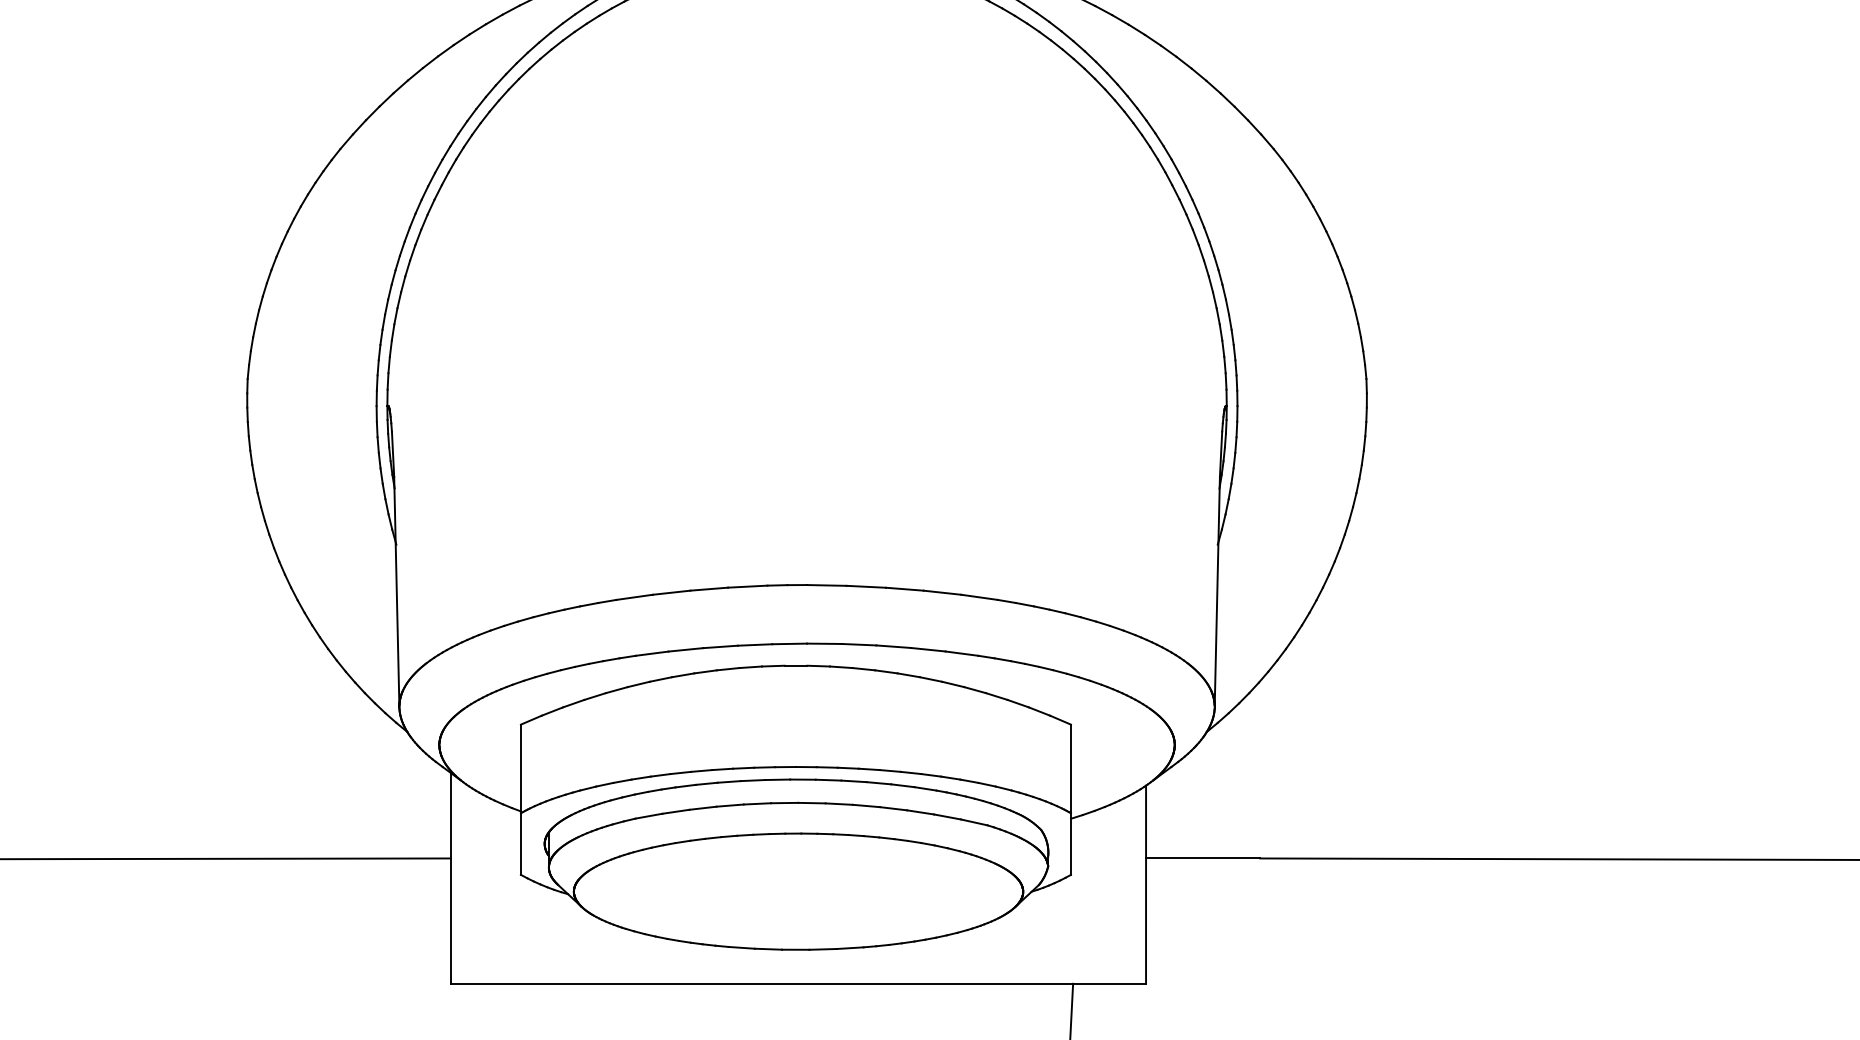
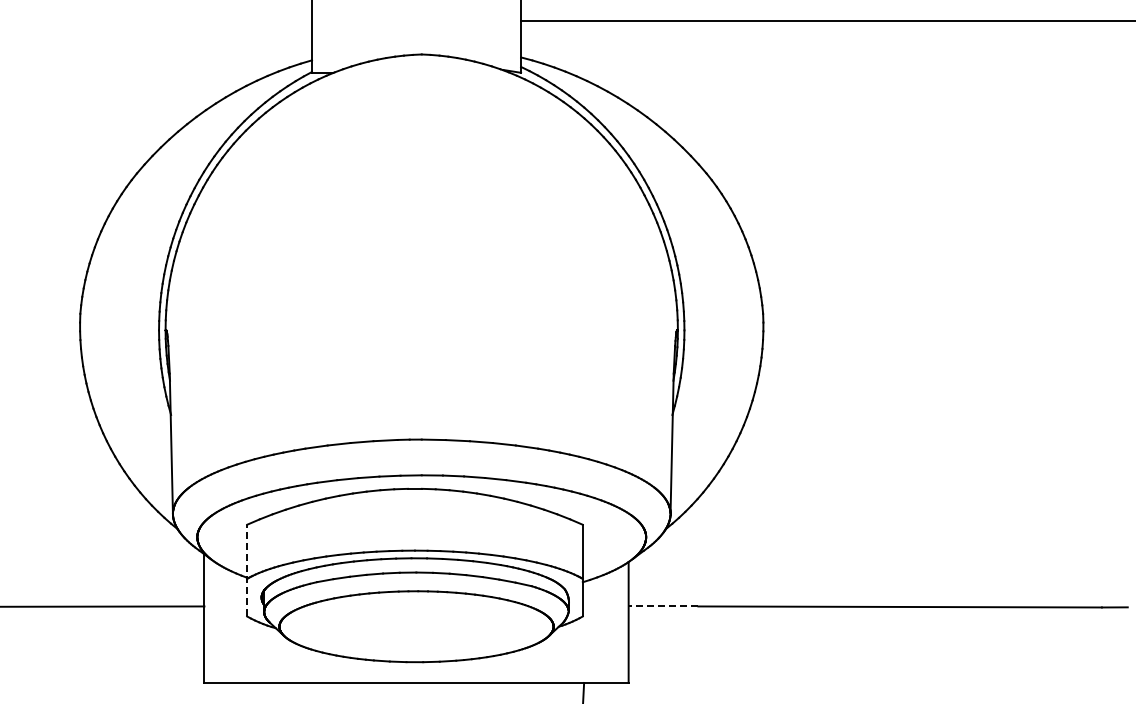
line: (521, 799) -> (247, 570), solid -> dashed
line: (1203, 858) -> (663, 606), solid -> dashed

